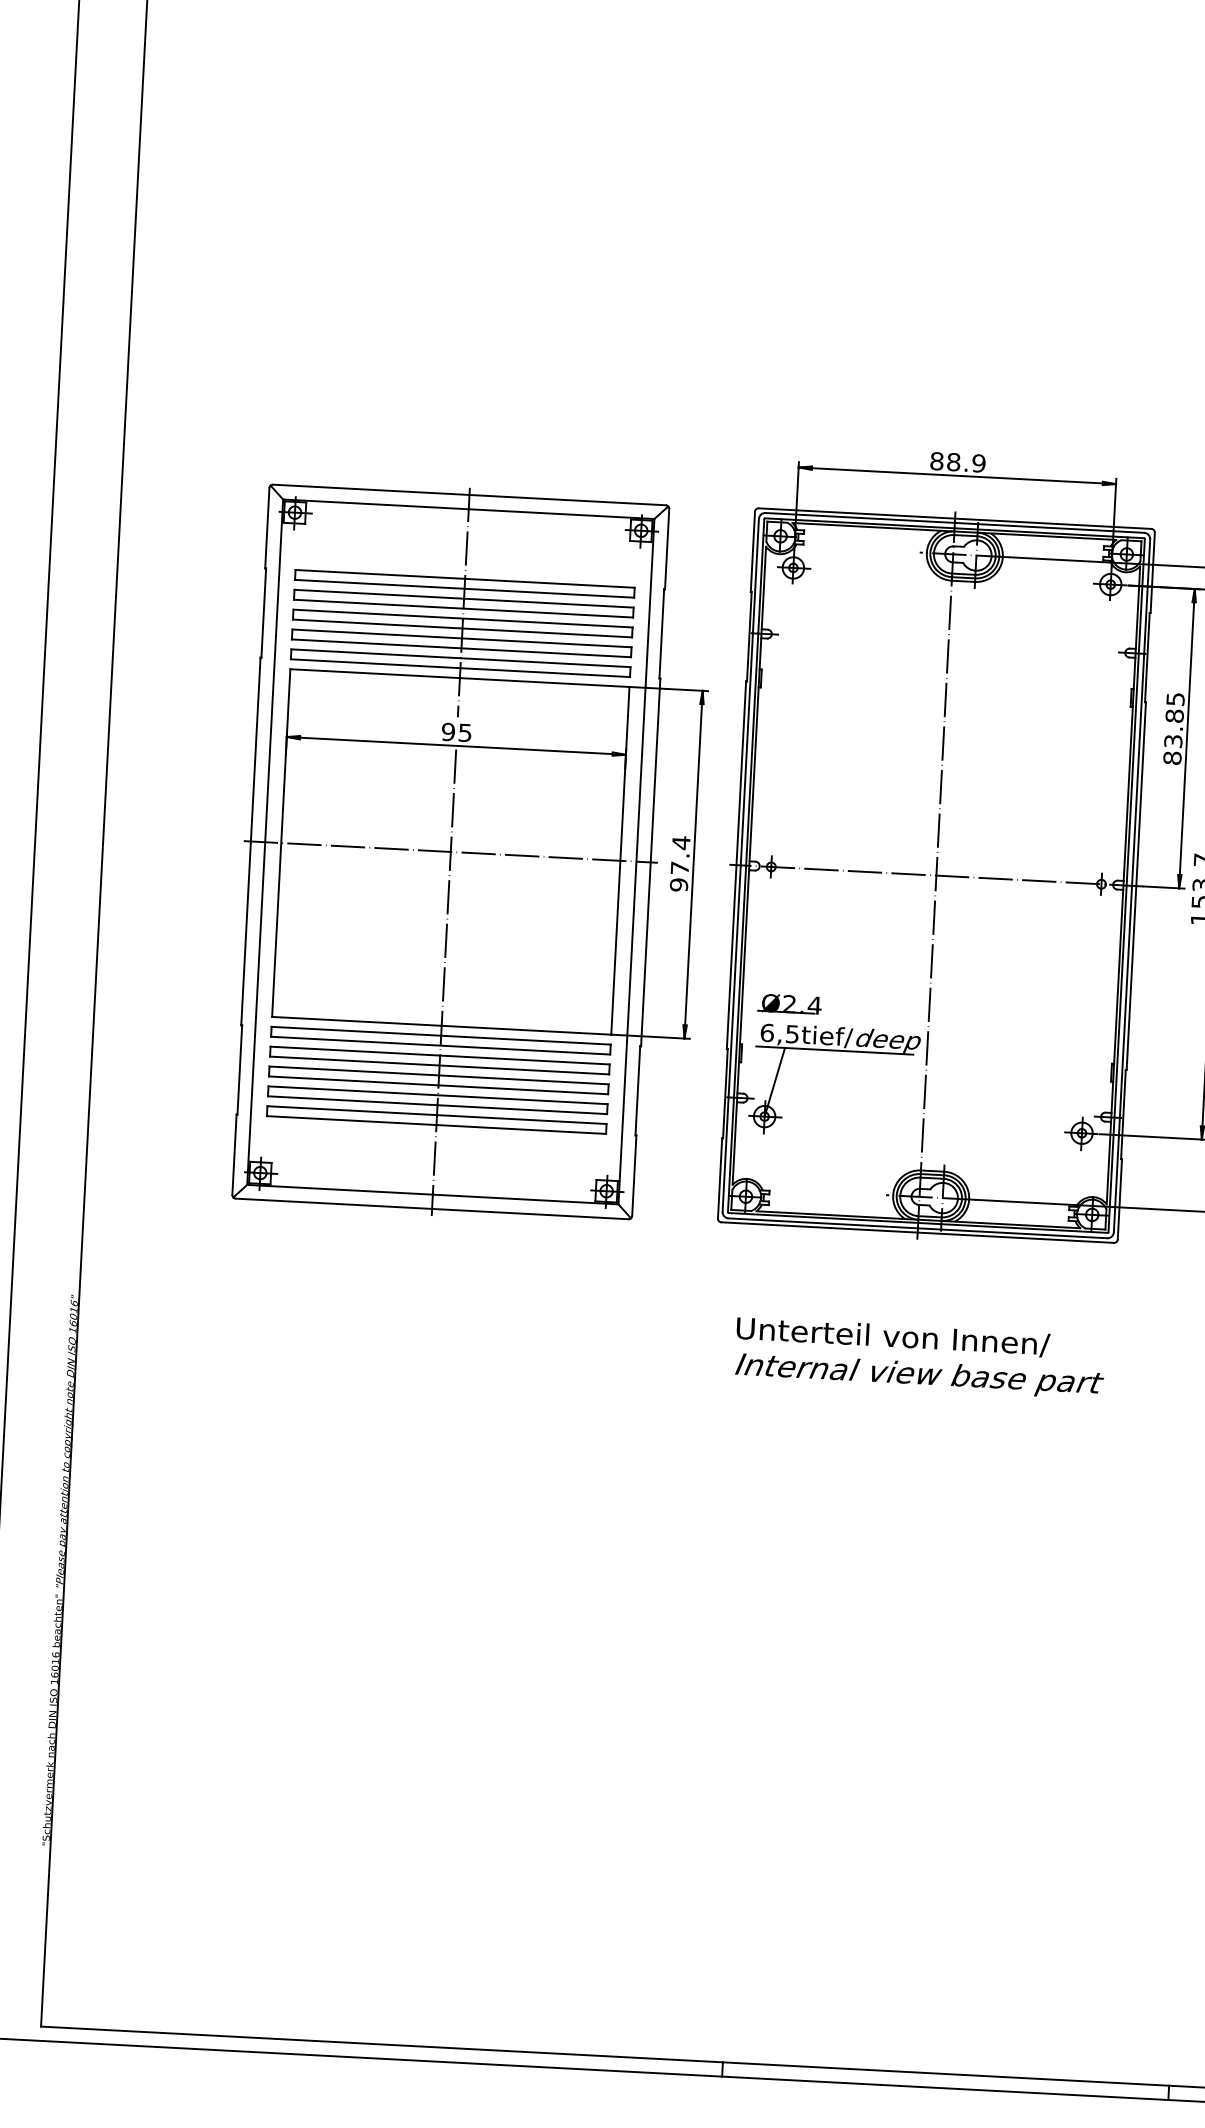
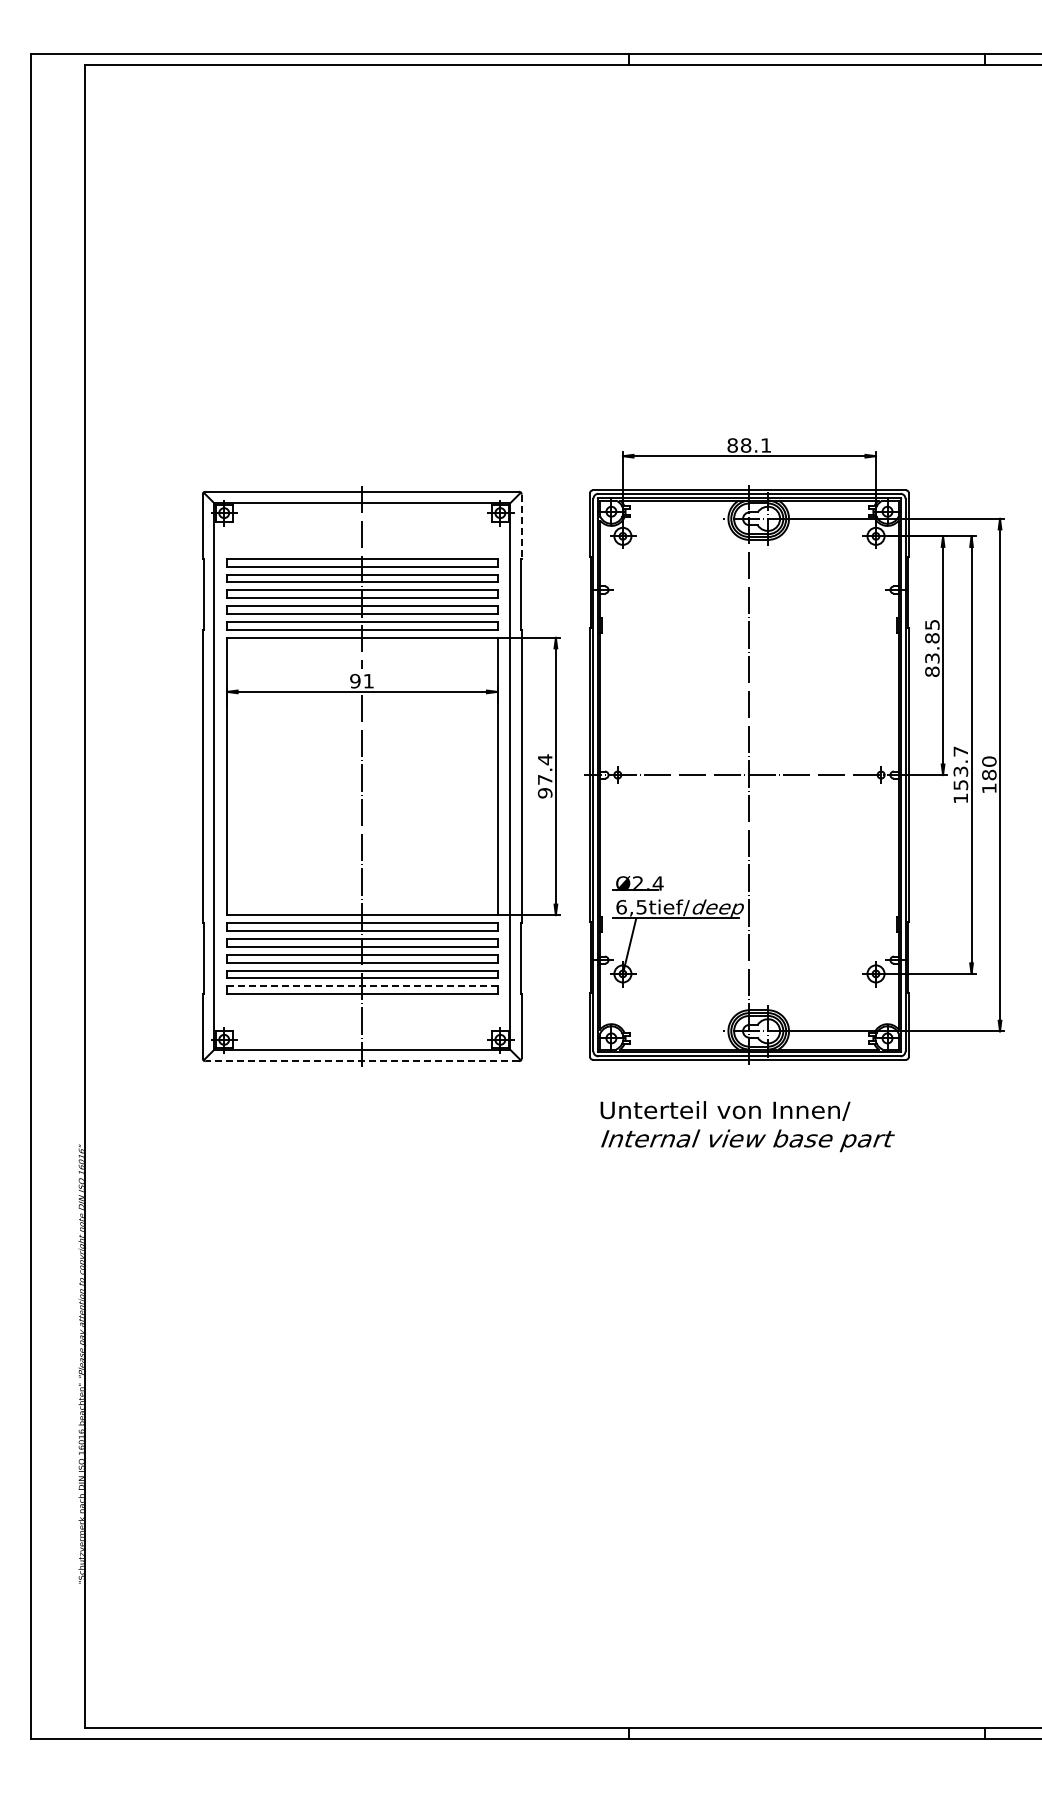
text: (979, 463) -> (766, 445), 88.9 -> 88.1
line: (666, 550) -> (521, 527), solid -> dashed
text: (464, 733) -> (368, 681), 95 -> 91
line: (451, 851) -> (362, 776), removed
line: (437, 1115) -> (362, 986), solid -> dashed
line: (432, 1209) -> (362, 1061), solid -> dashed
text: (919, 1358) -> (747, 1126), moved

